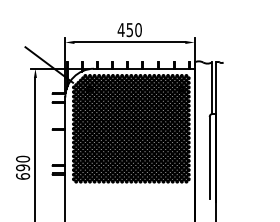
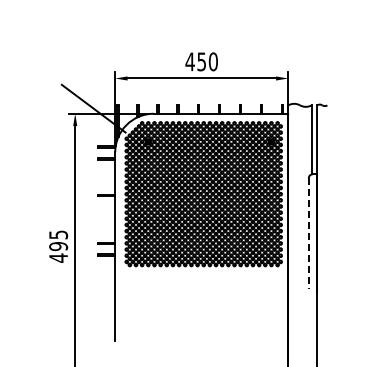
line: (209, 158) -> (308, 233), solid -> dashed
text: (22, 167) -> (58, 246), 690 -> 495

